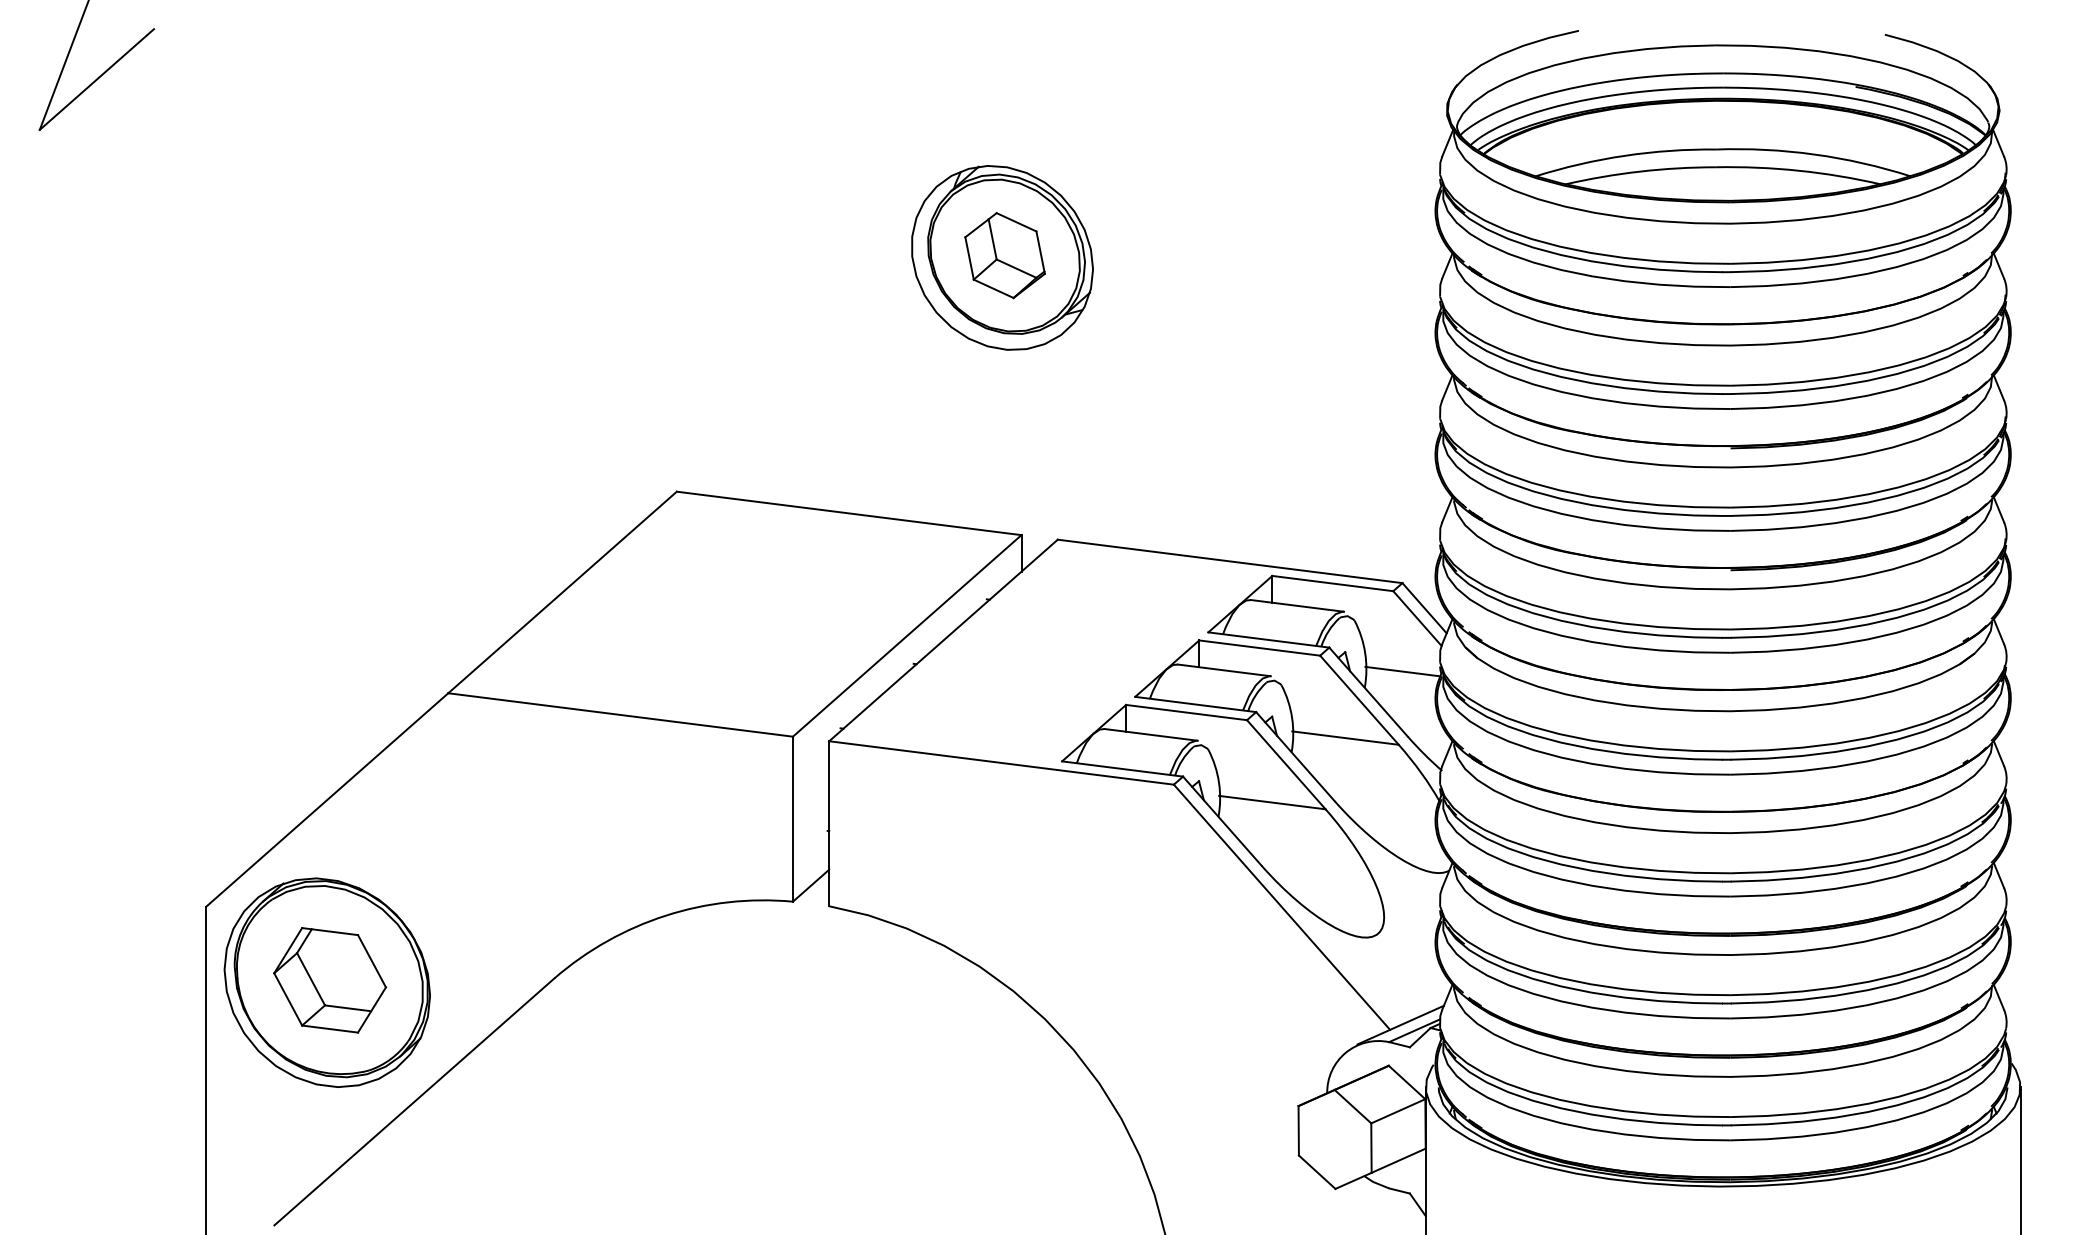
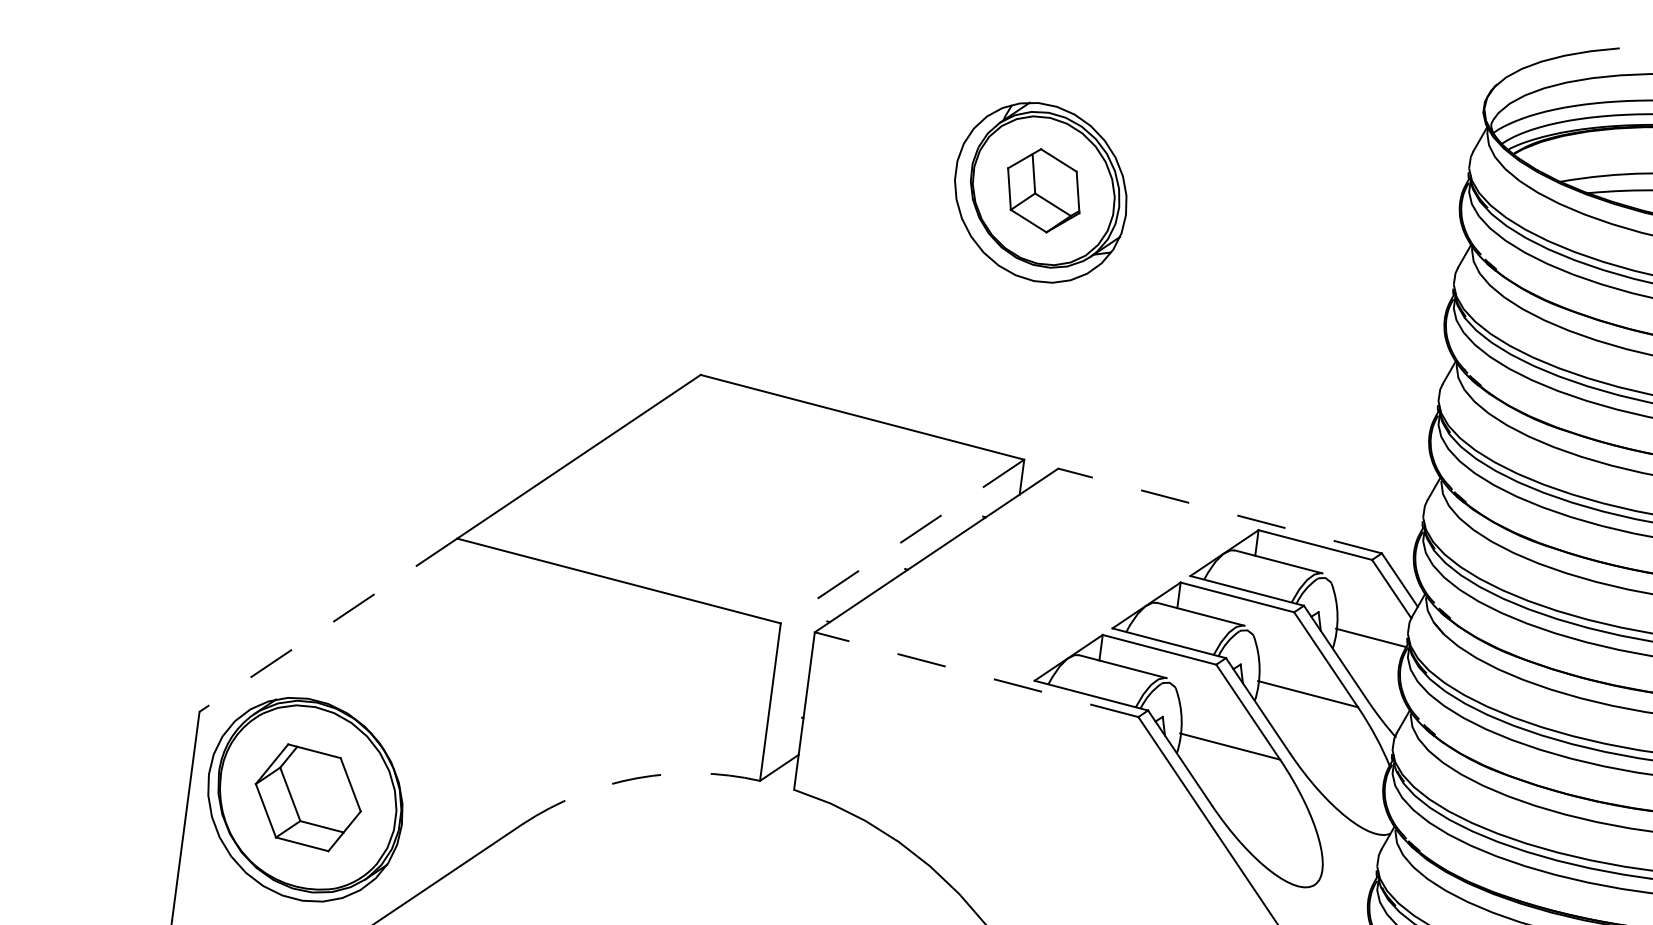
line: (1230, 561) -> (1220, 511), solid -> dashed
line: (906, 636) -> (901, 542), solid -> dashed
line: (1001, 762) -> (976, 674), solid -> dashed
line: (326, 800) -> (327, 625), solid -> dashed
arc: (665, 915) -> (636, 778), solid -> dashed

